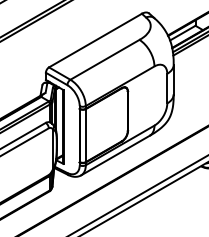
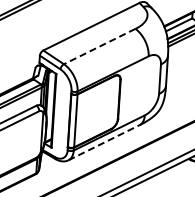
line: (104, 59) -> (99, 46), solid -> dashed
line: (115, 155) -> (104, 142), solid -> dashed

